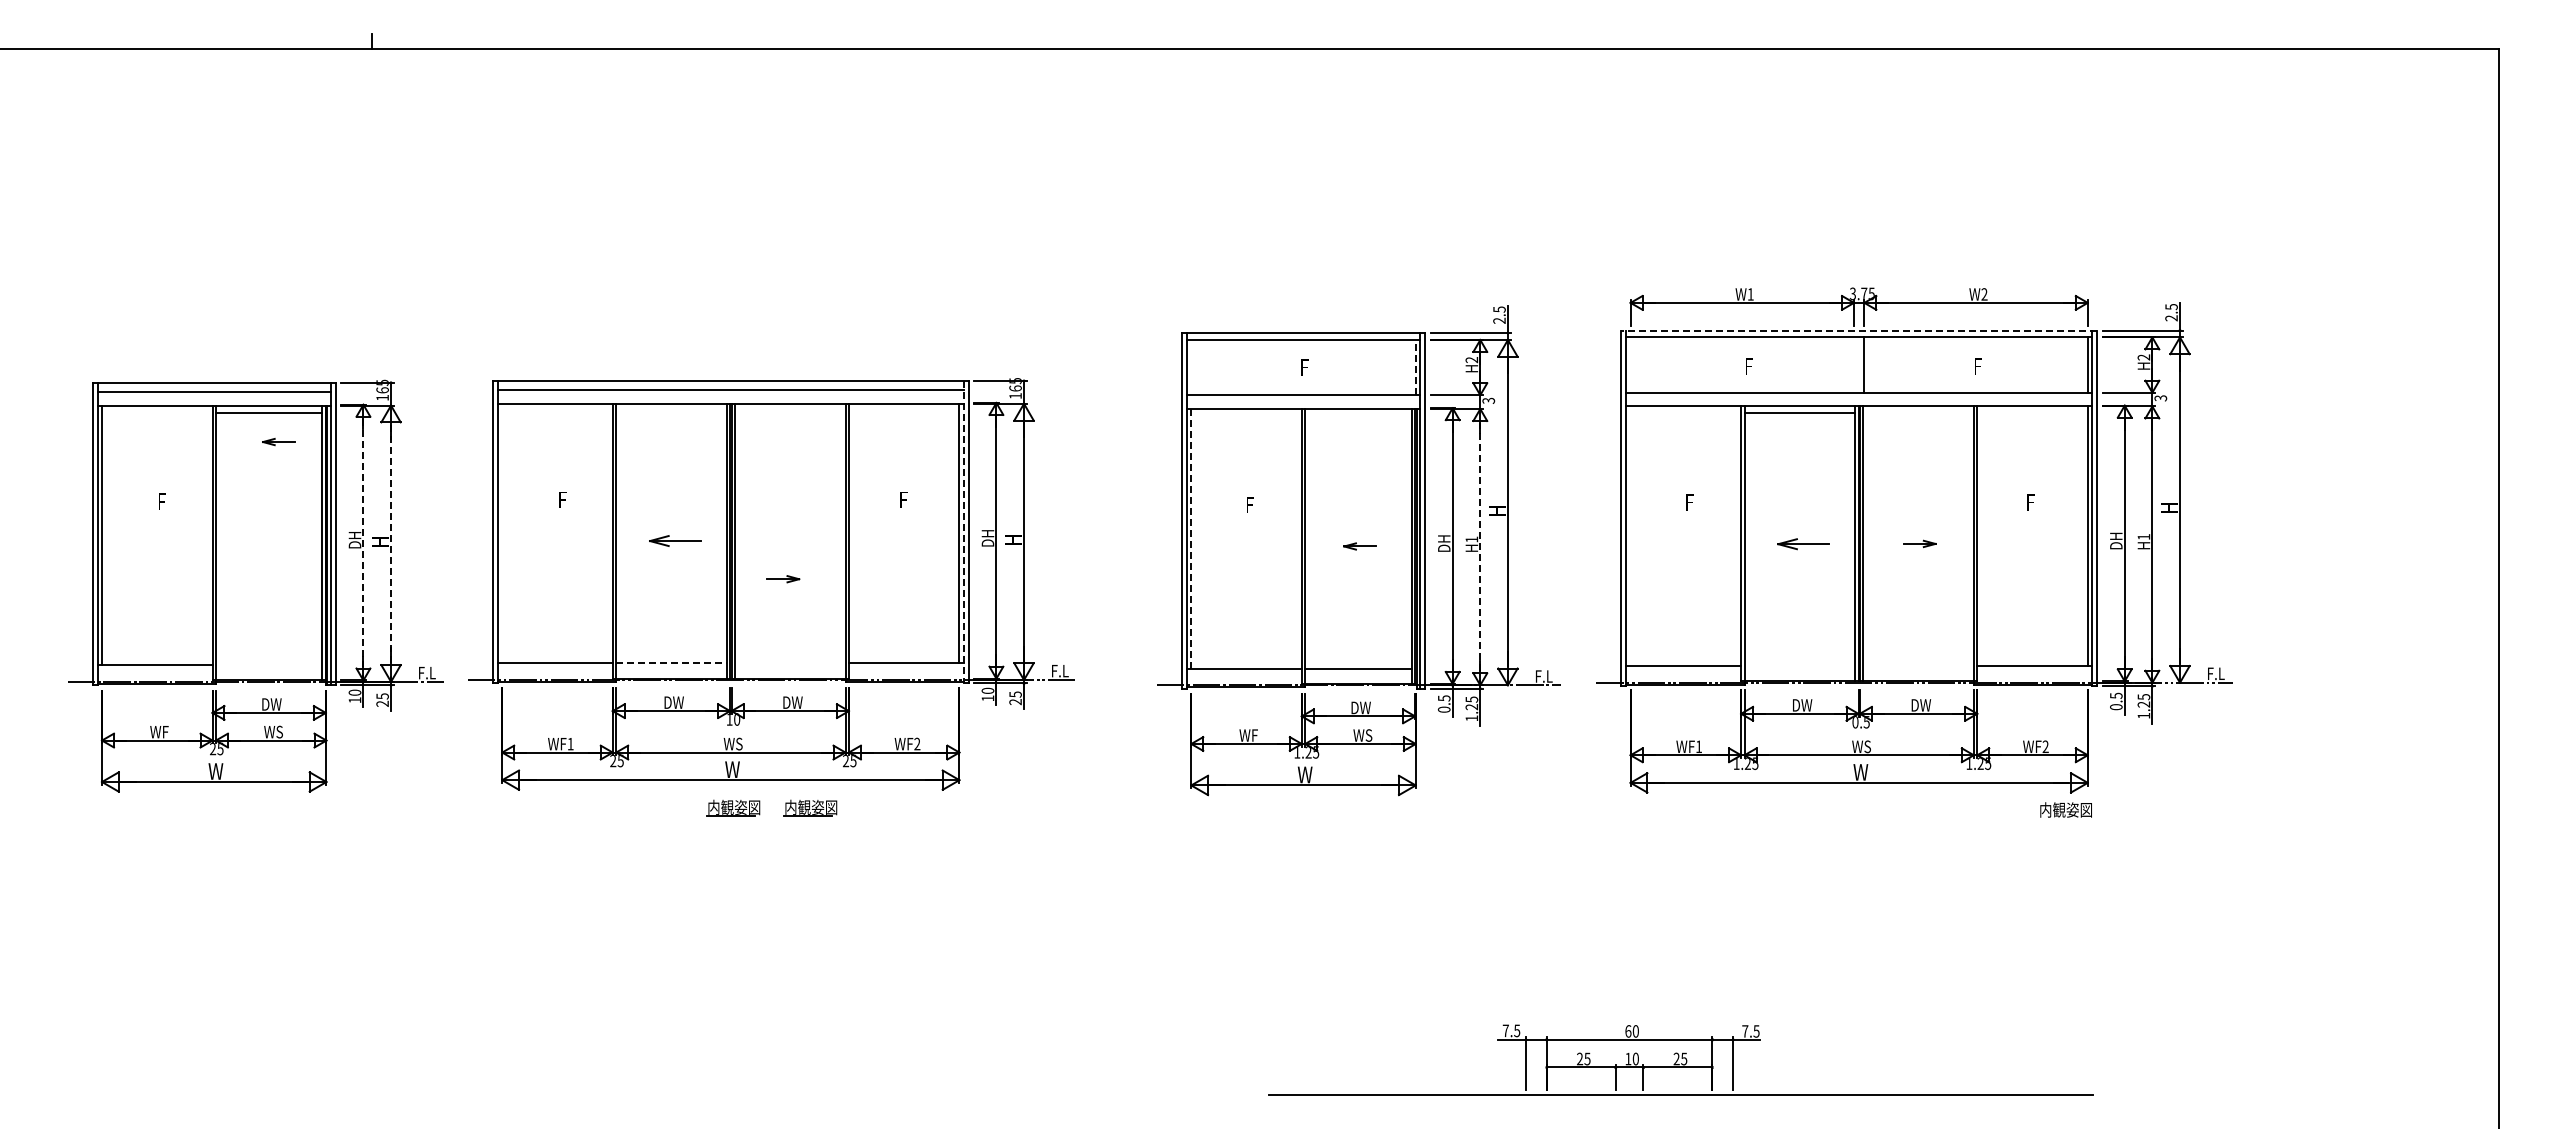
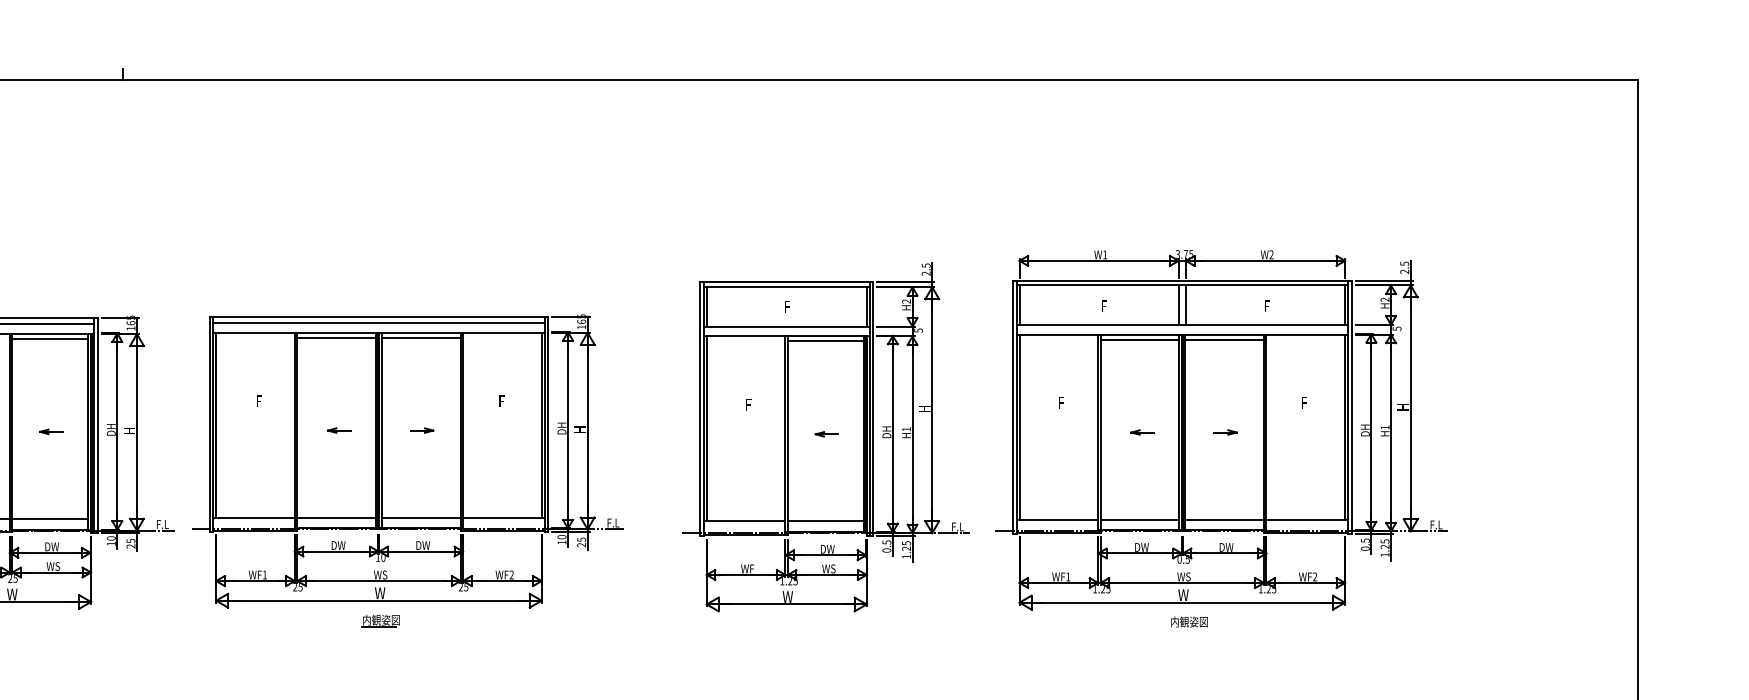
line: (1859, 330) -> (1182, 280), dashed -> solid
line: (1630, 364) -> (1019, 304), added
line: (1854, 364) -> (1178, 304), added
line: (1191, 367) -> (706, 306), added
line: (1415, 367) -> (866, 306), dashed -> solid
text: (2160, 397) -> (1396, 328), 3 -> 5
text: (1488, 400) -> (918, 330), 3 -> 5
line: (671, 410) -> (336, 337), added
line: (790, 410) -> (421, 337), added
line: (1918, 413) -> (1224, 339), added
line: (1358, 415) -> (825, 341), added
part: (278, 442) -> (51, 432), moved
line: (963, 532) -> (544, 424), dashed -> solid
line: (502, 533) -> (216, 425), added
line: (1630, 536) -> (1019, 427), added
line: (1191, 538) -> (706, 428), dashed -> solid
part: (674, 541) -> (338, 430), size x0.62
line: (363, 543) -> (117, 432), dashed -> solid
line: (391, 543) -> (137, 432), dashed -> solid
part: (1803, 543) -> (1142, 432), size x0.62
line: (1480, 546) -> (912, 434), dashed -> solid
part: (783, 579) -> (422, 430), moved
line: (671, 663) -> (336, 517), dashed -> solid
line: (790, 663) -> (421, 517), added
line: (268, 665) -> (49, 519), added
line: (1799, 666) -> (1139, 519), added
line: (1918, 666) -> (1224, 519), added
part: (810, 807) -> (435, 620), removed
text: (2065, 809) -> (1188, 621), moved

